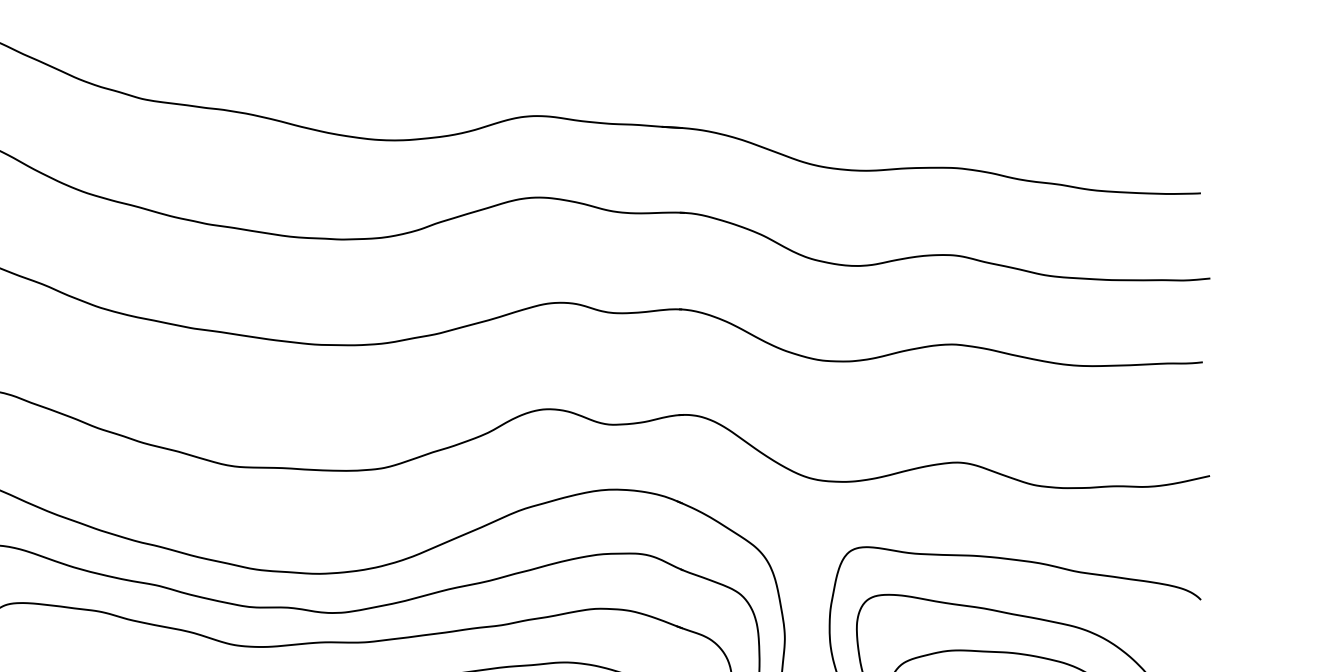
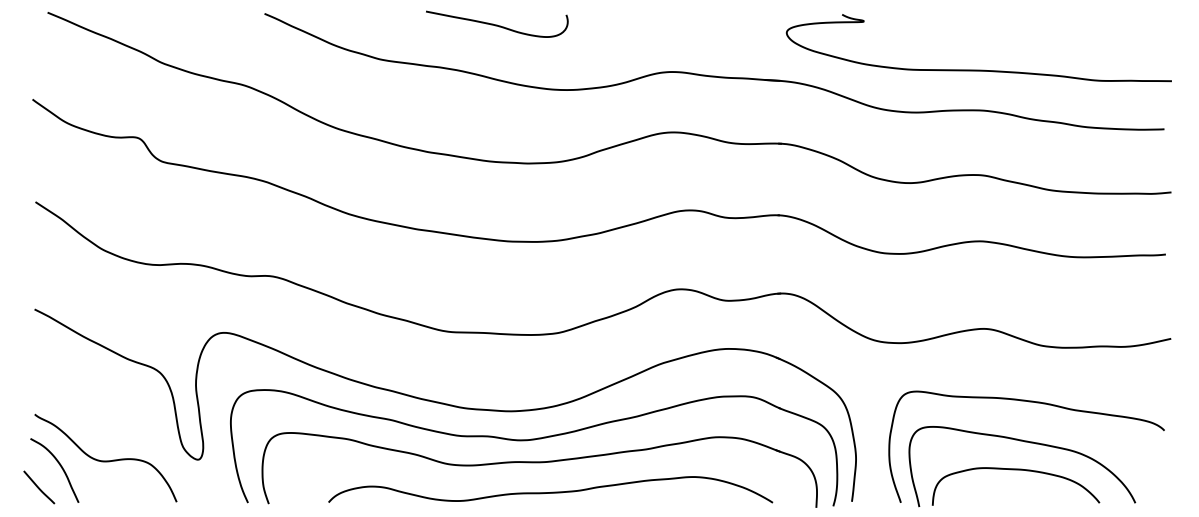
curve: (301, 51) -> (497, 24), added
curve: (950, 112) -> (978, 69), added

